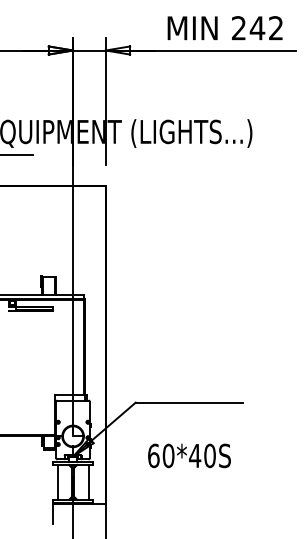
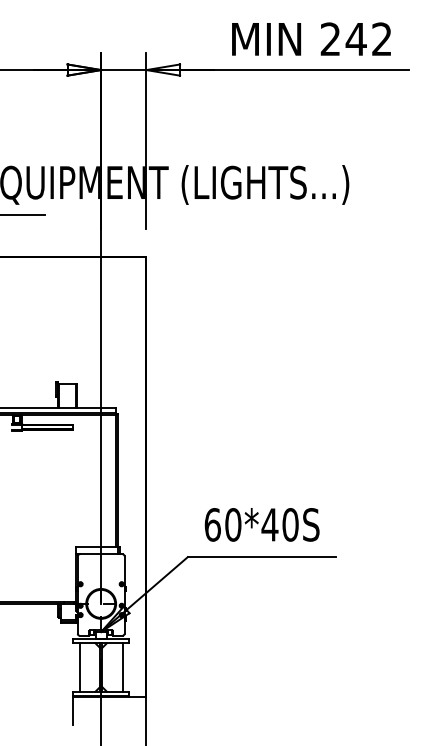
text: (189, 455) -> (261, 524), moved

